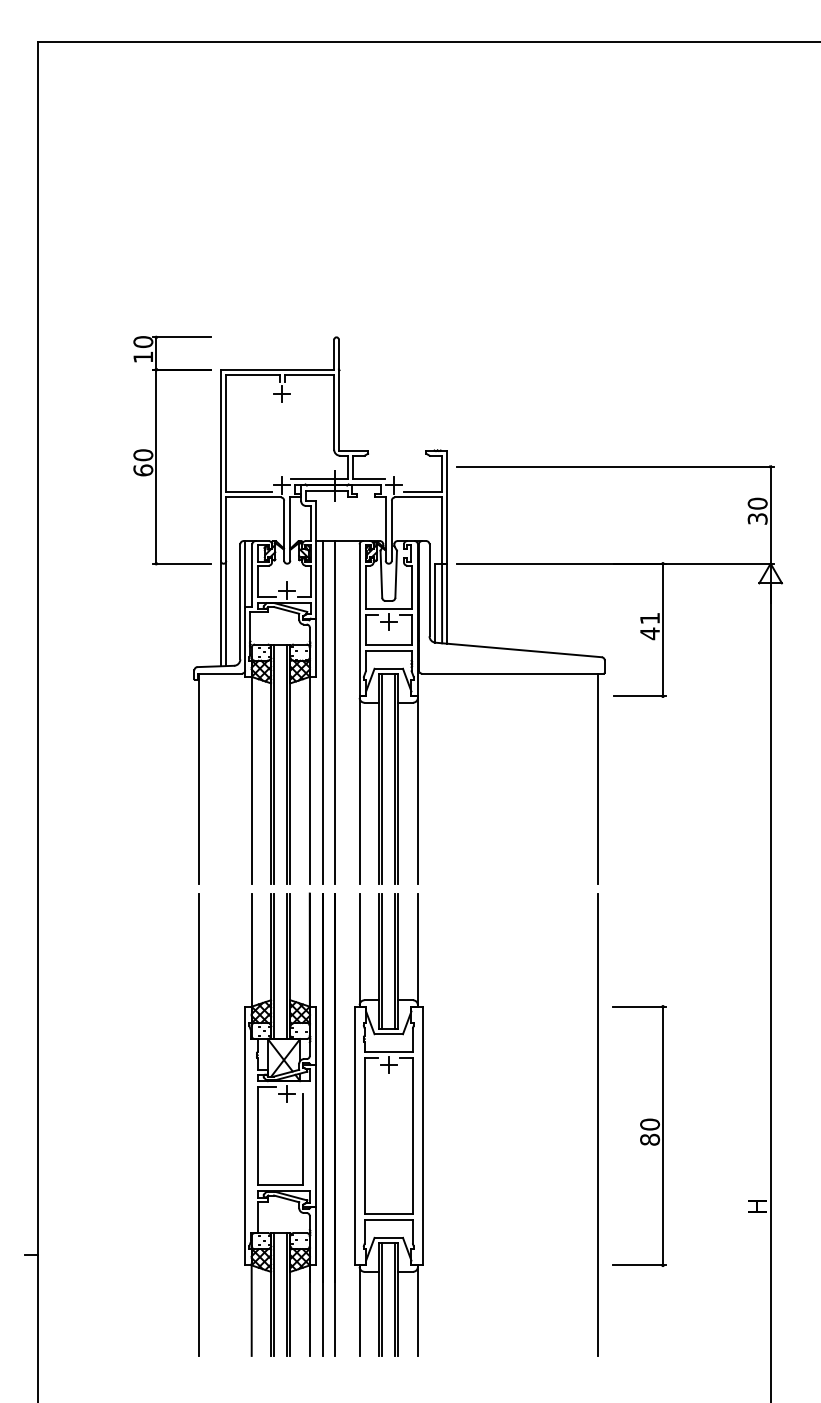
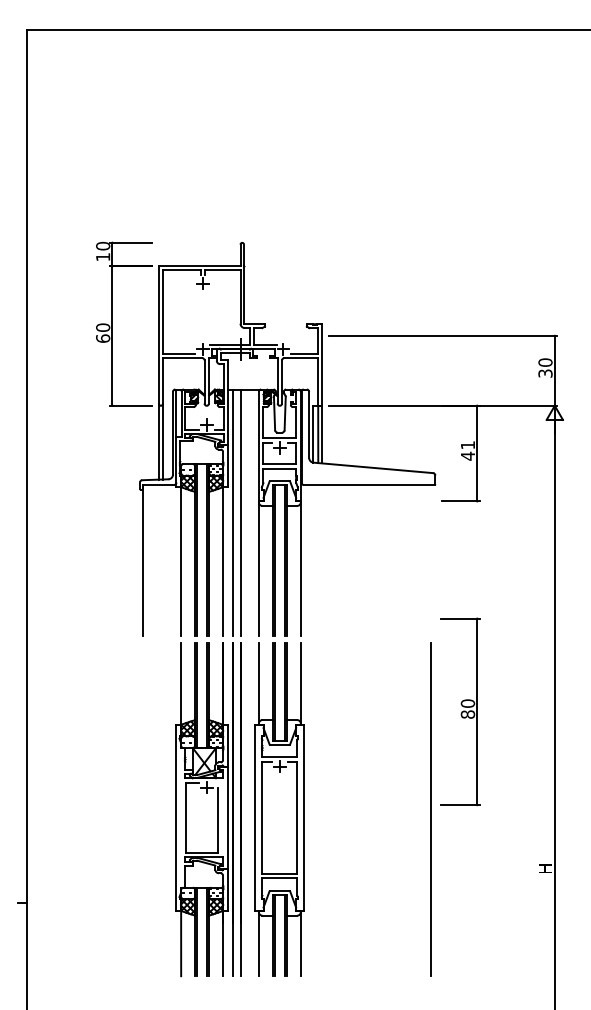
line: (598, 778) -> (430, 560), removed
line: (199, 1124) -> (143, 809), removed
part: (639, 1135) -> (460, 711), moved

